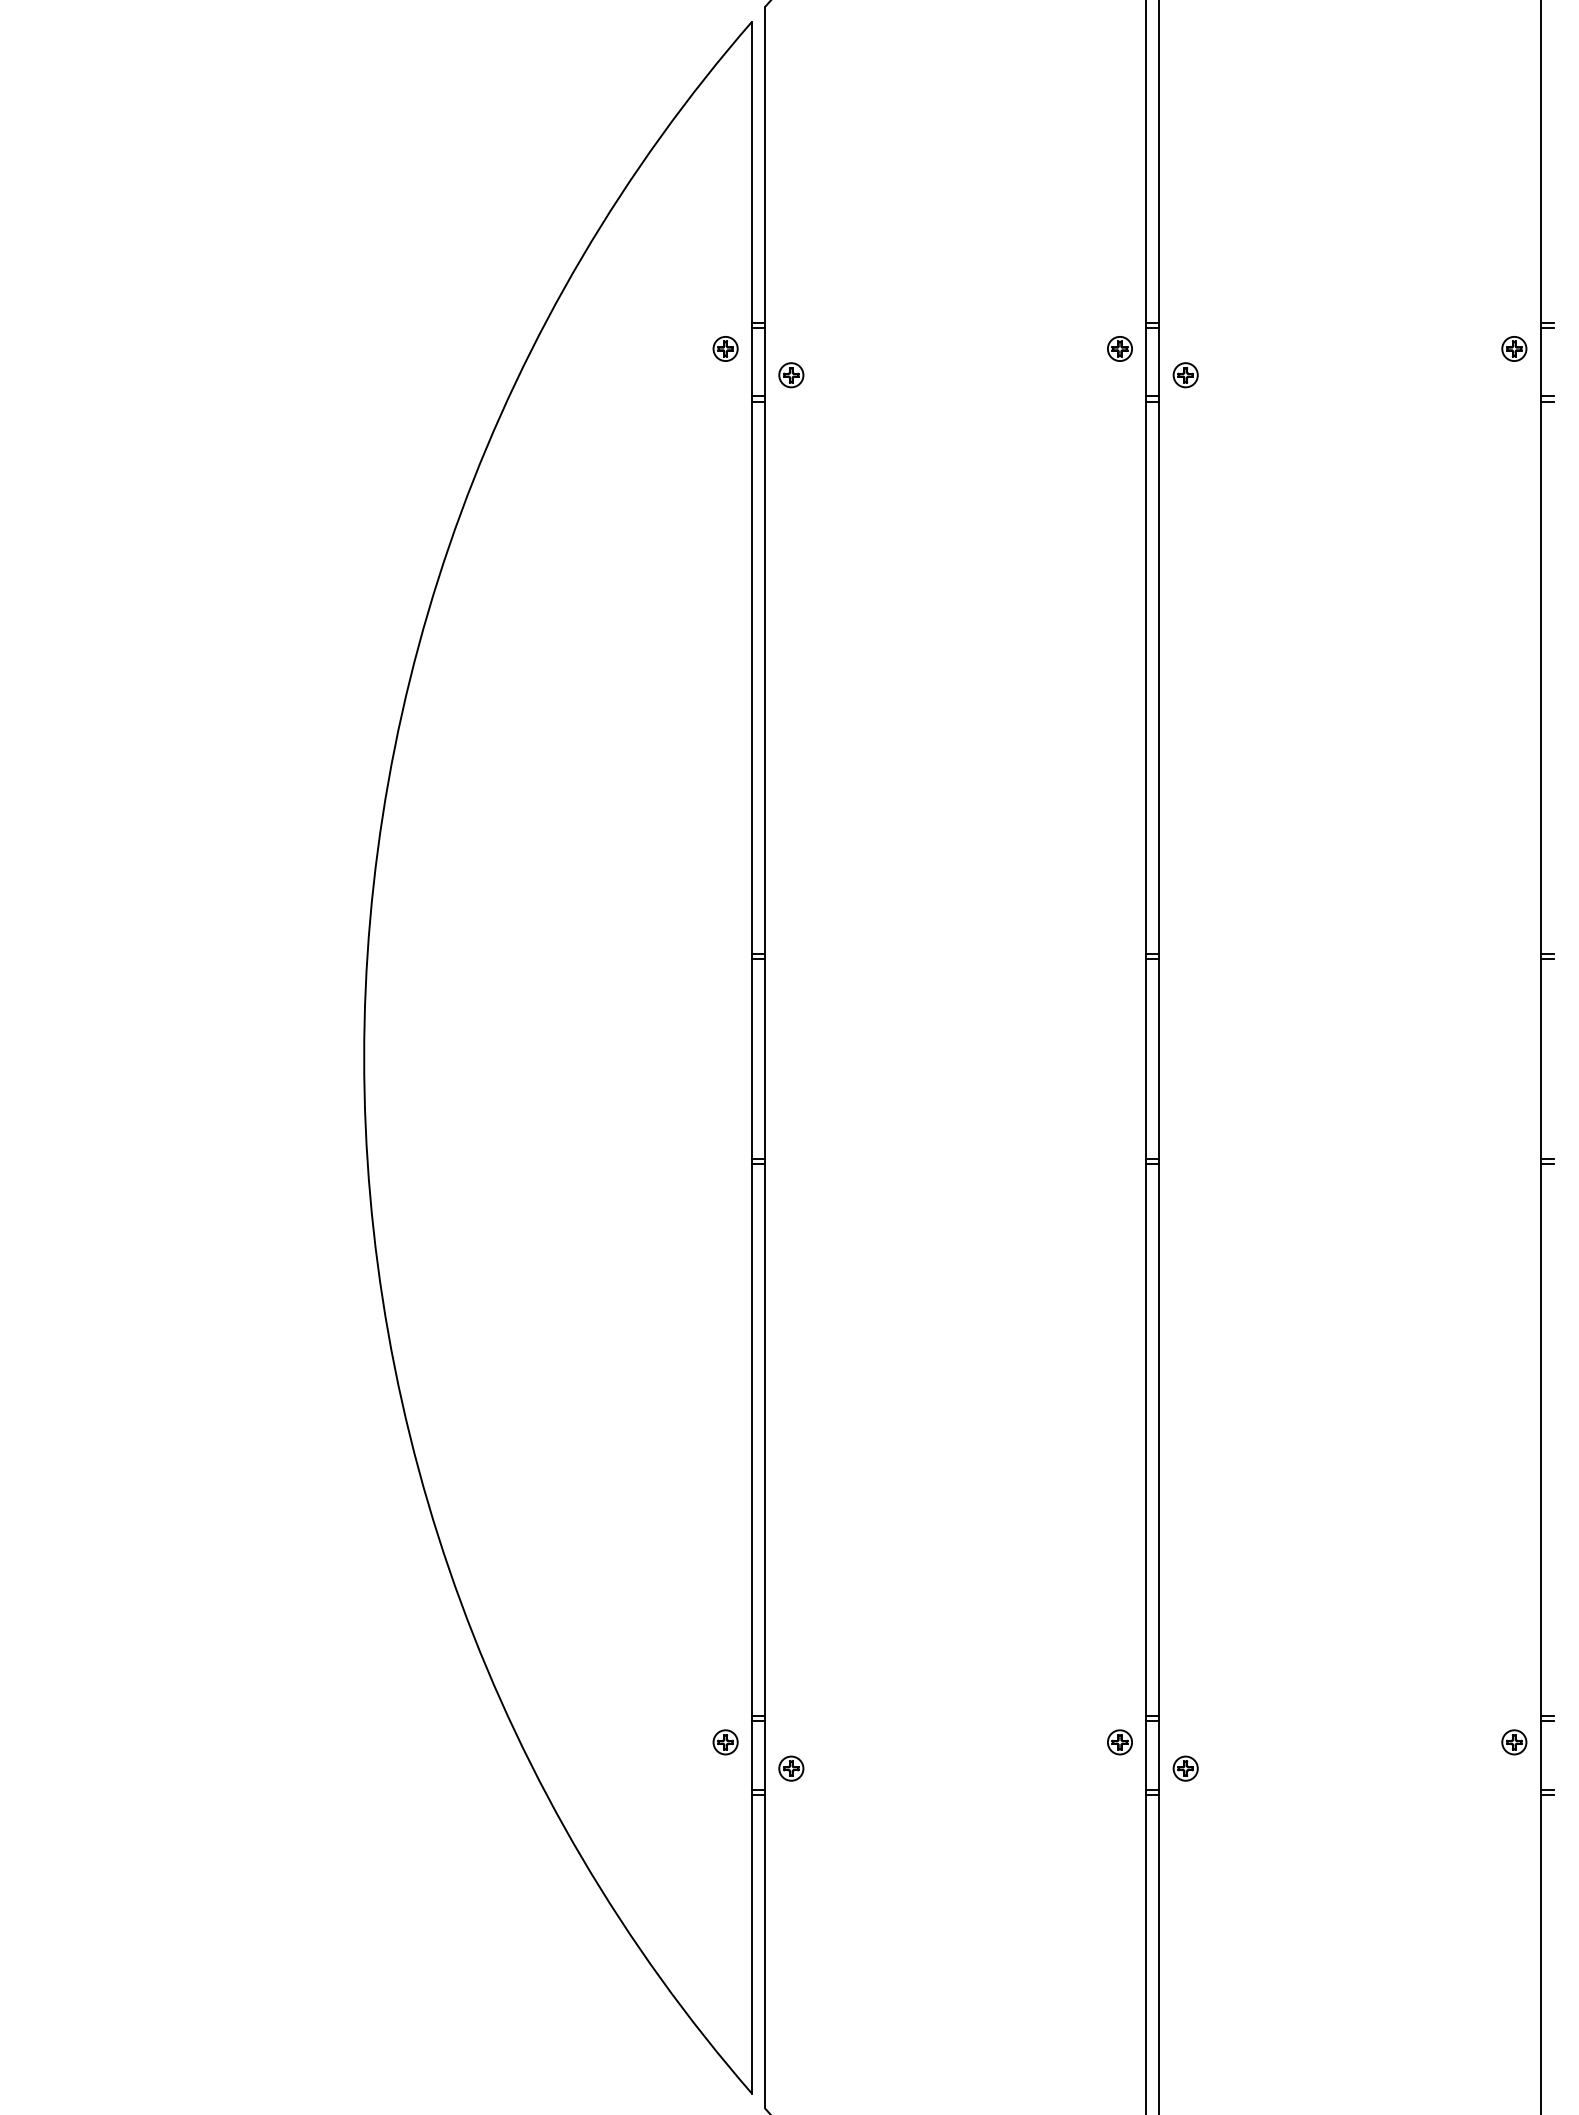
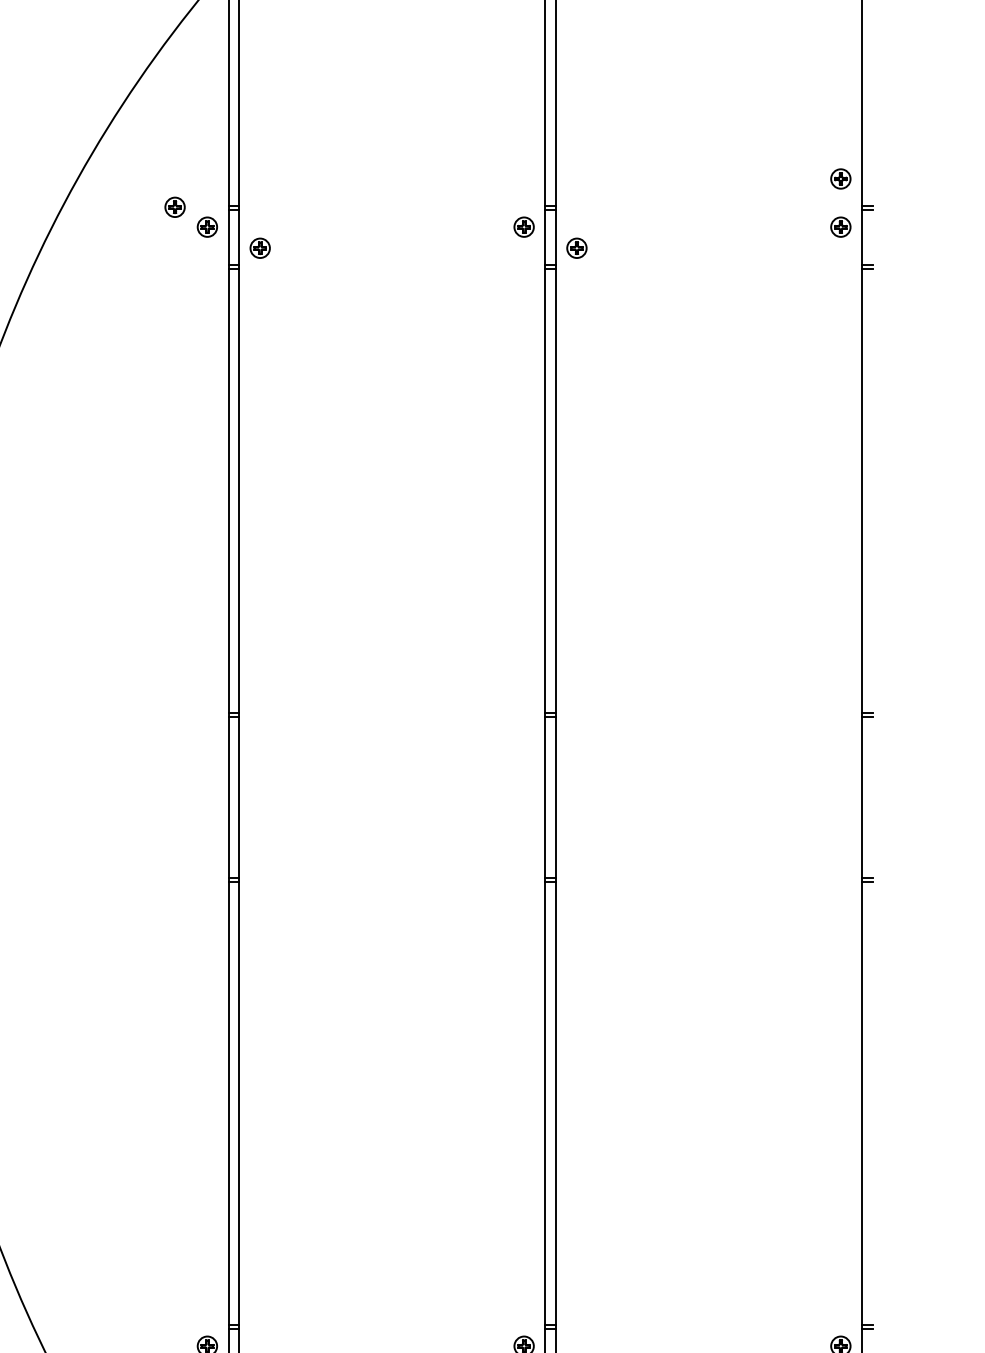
part: (1514, 288) -> (840, 178), added
part: (685, 324) -> (175, 207), added

